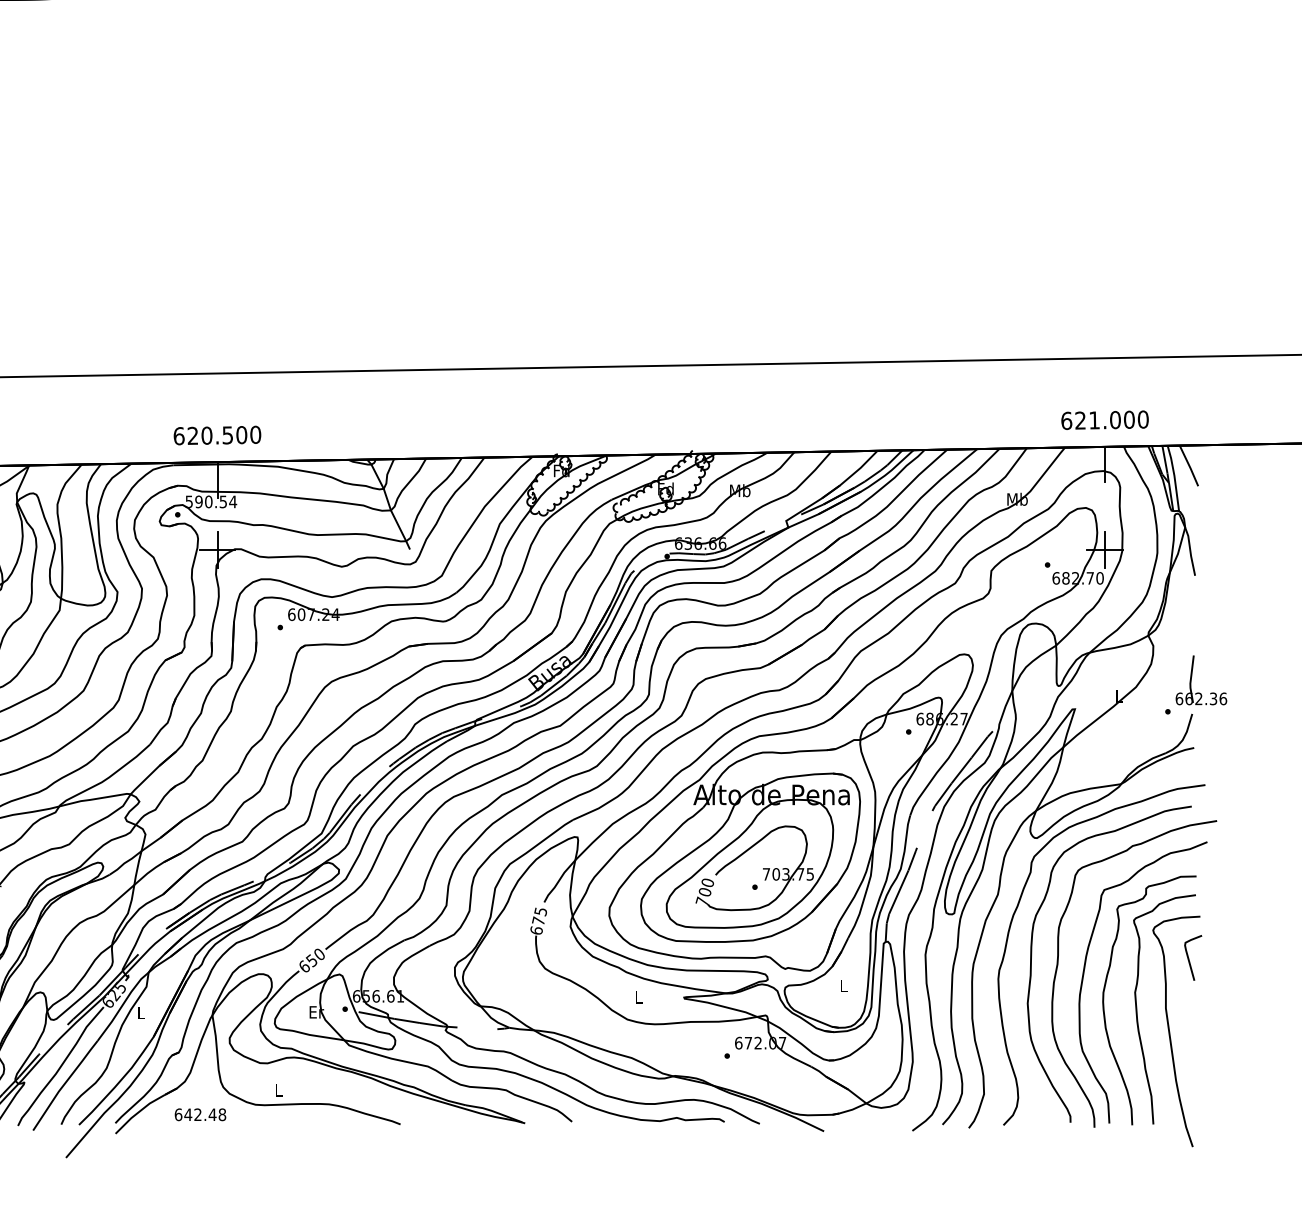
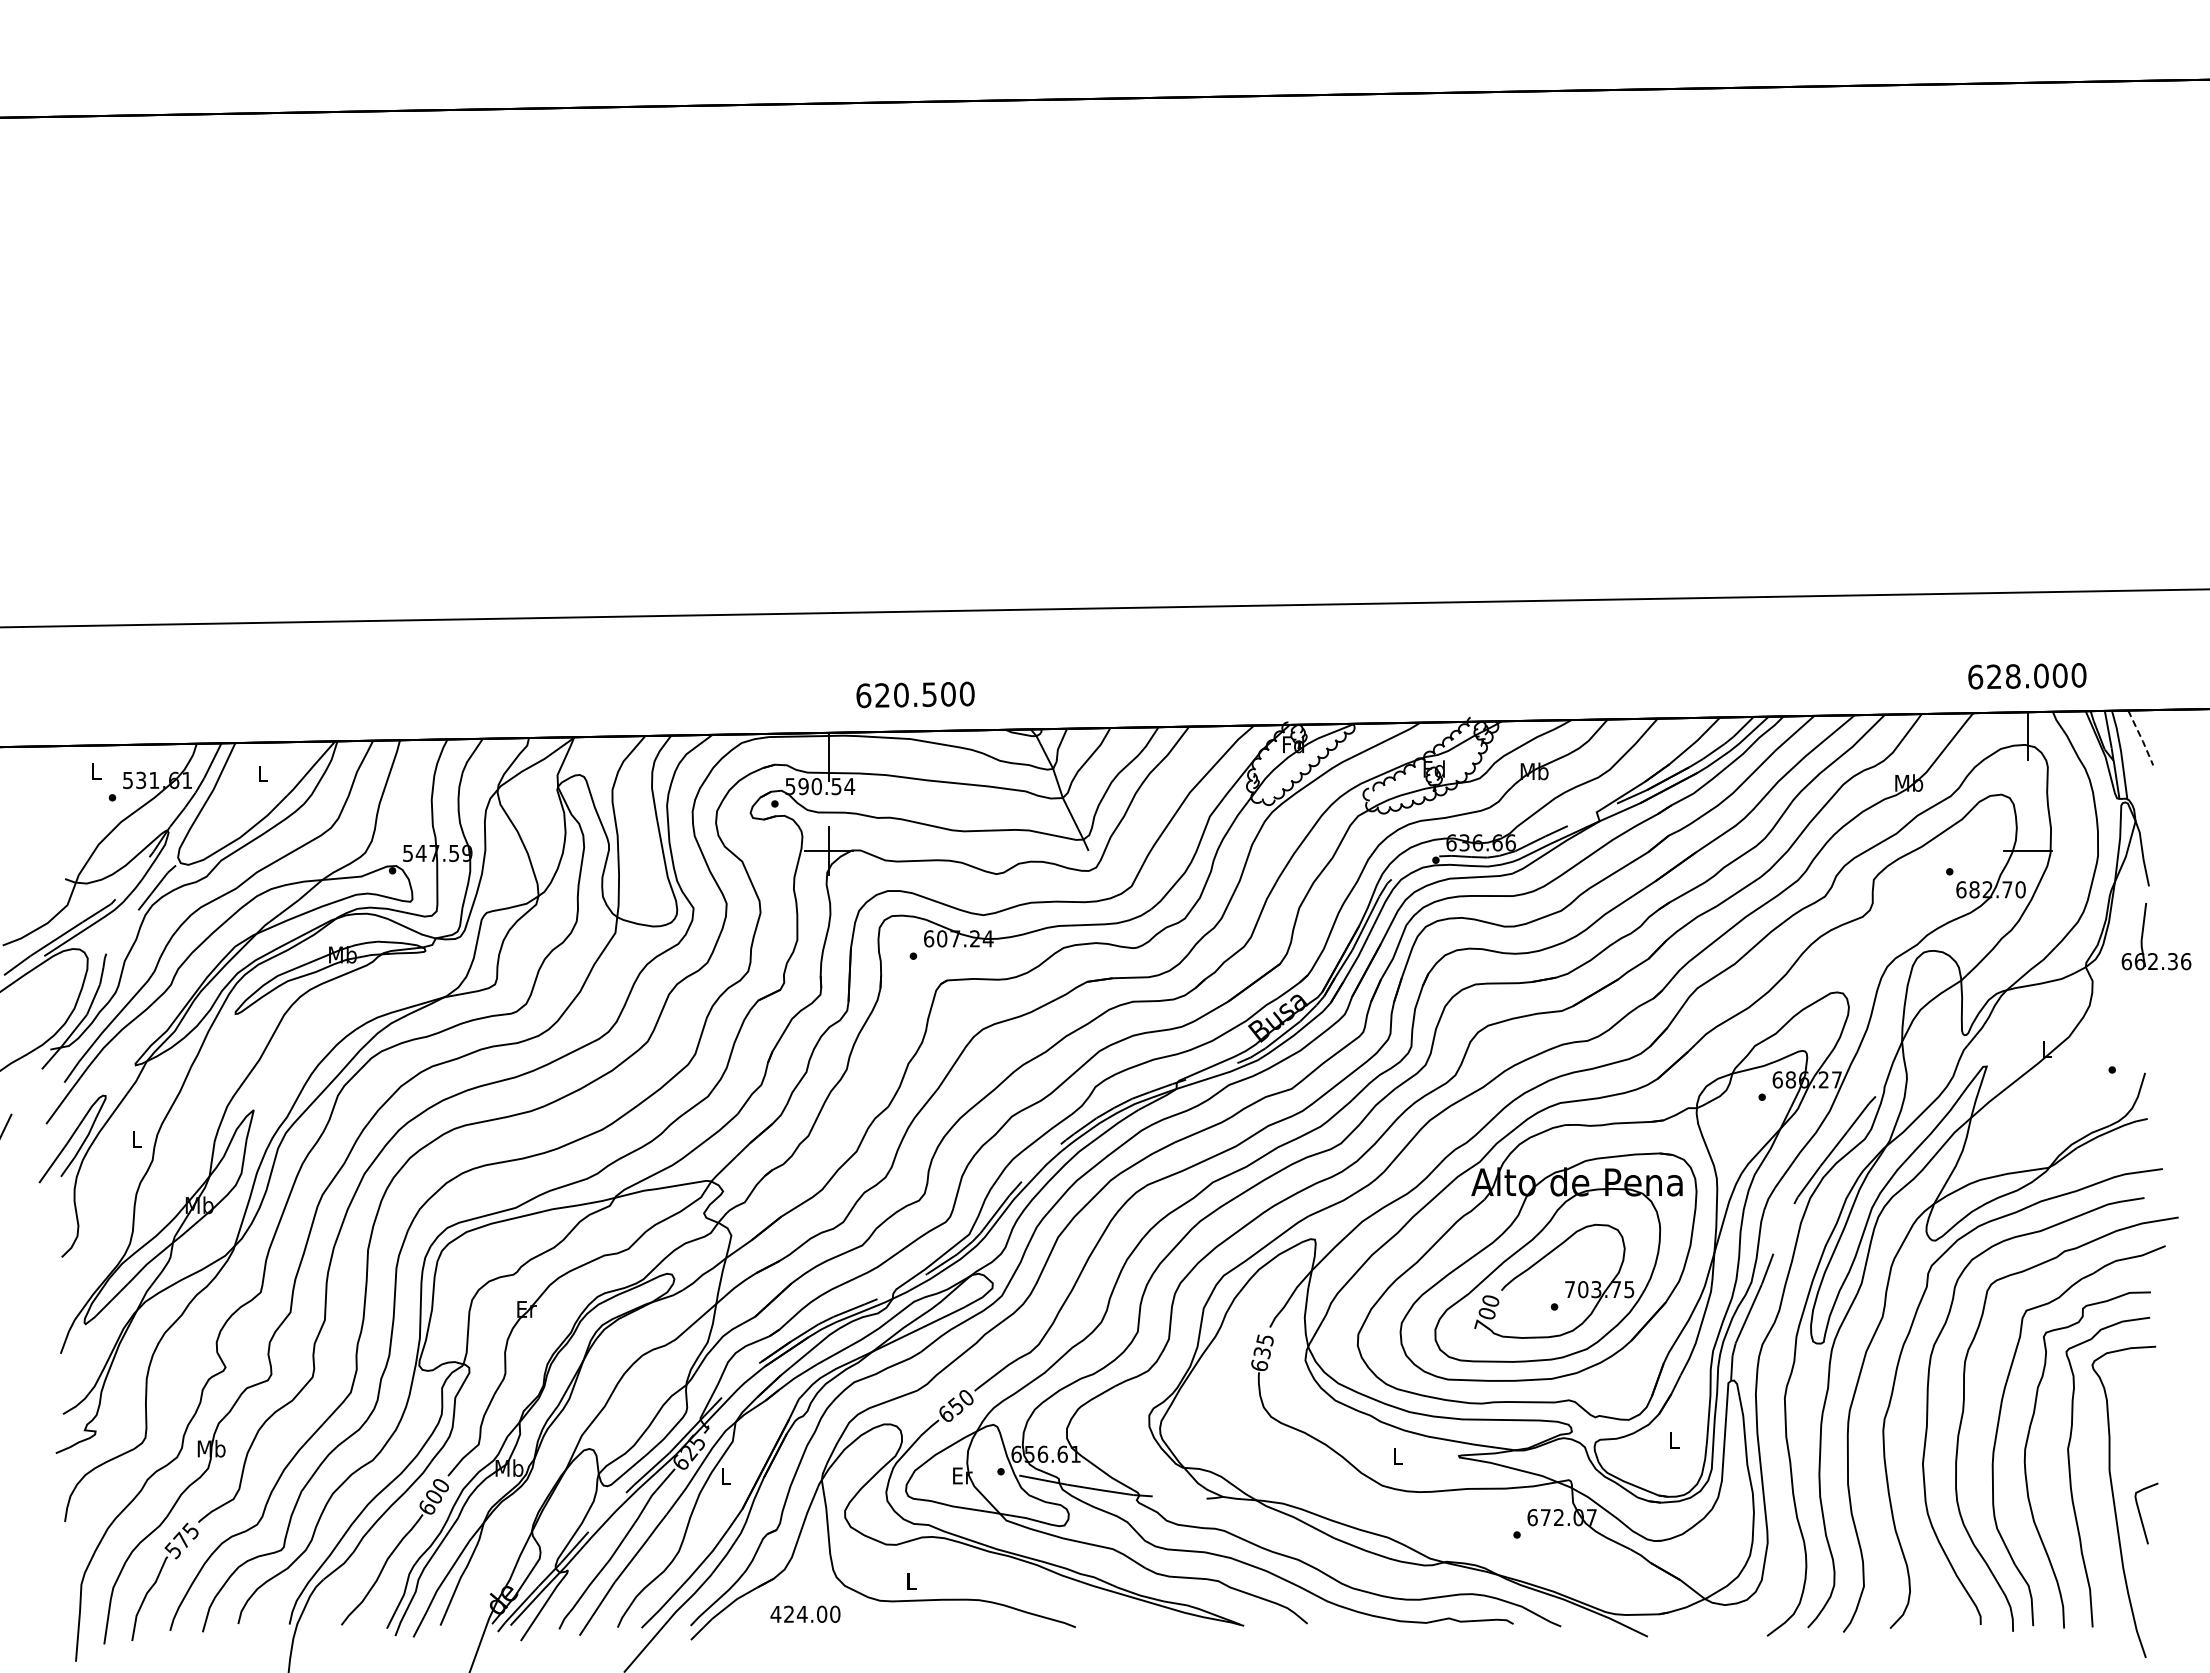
text: (1094, 420) -> (2013, 676), 621.000 -> 628.000
text: (217, 435) -> (915, 694), moved
line: (1189, 466) -> (2141, 738), solid -> dashed
line: (1105, 550) -> (2027, 851), removed
part: (1191, 679) -> (2143, 935), moved
text: (538, 920) -> (1261, 1352), 675 -> 635
curve: (1189, 959) -> (2141, 1515), moved
text: (200, 1114) -> (805, 1613), 642.48 -> 424.00

